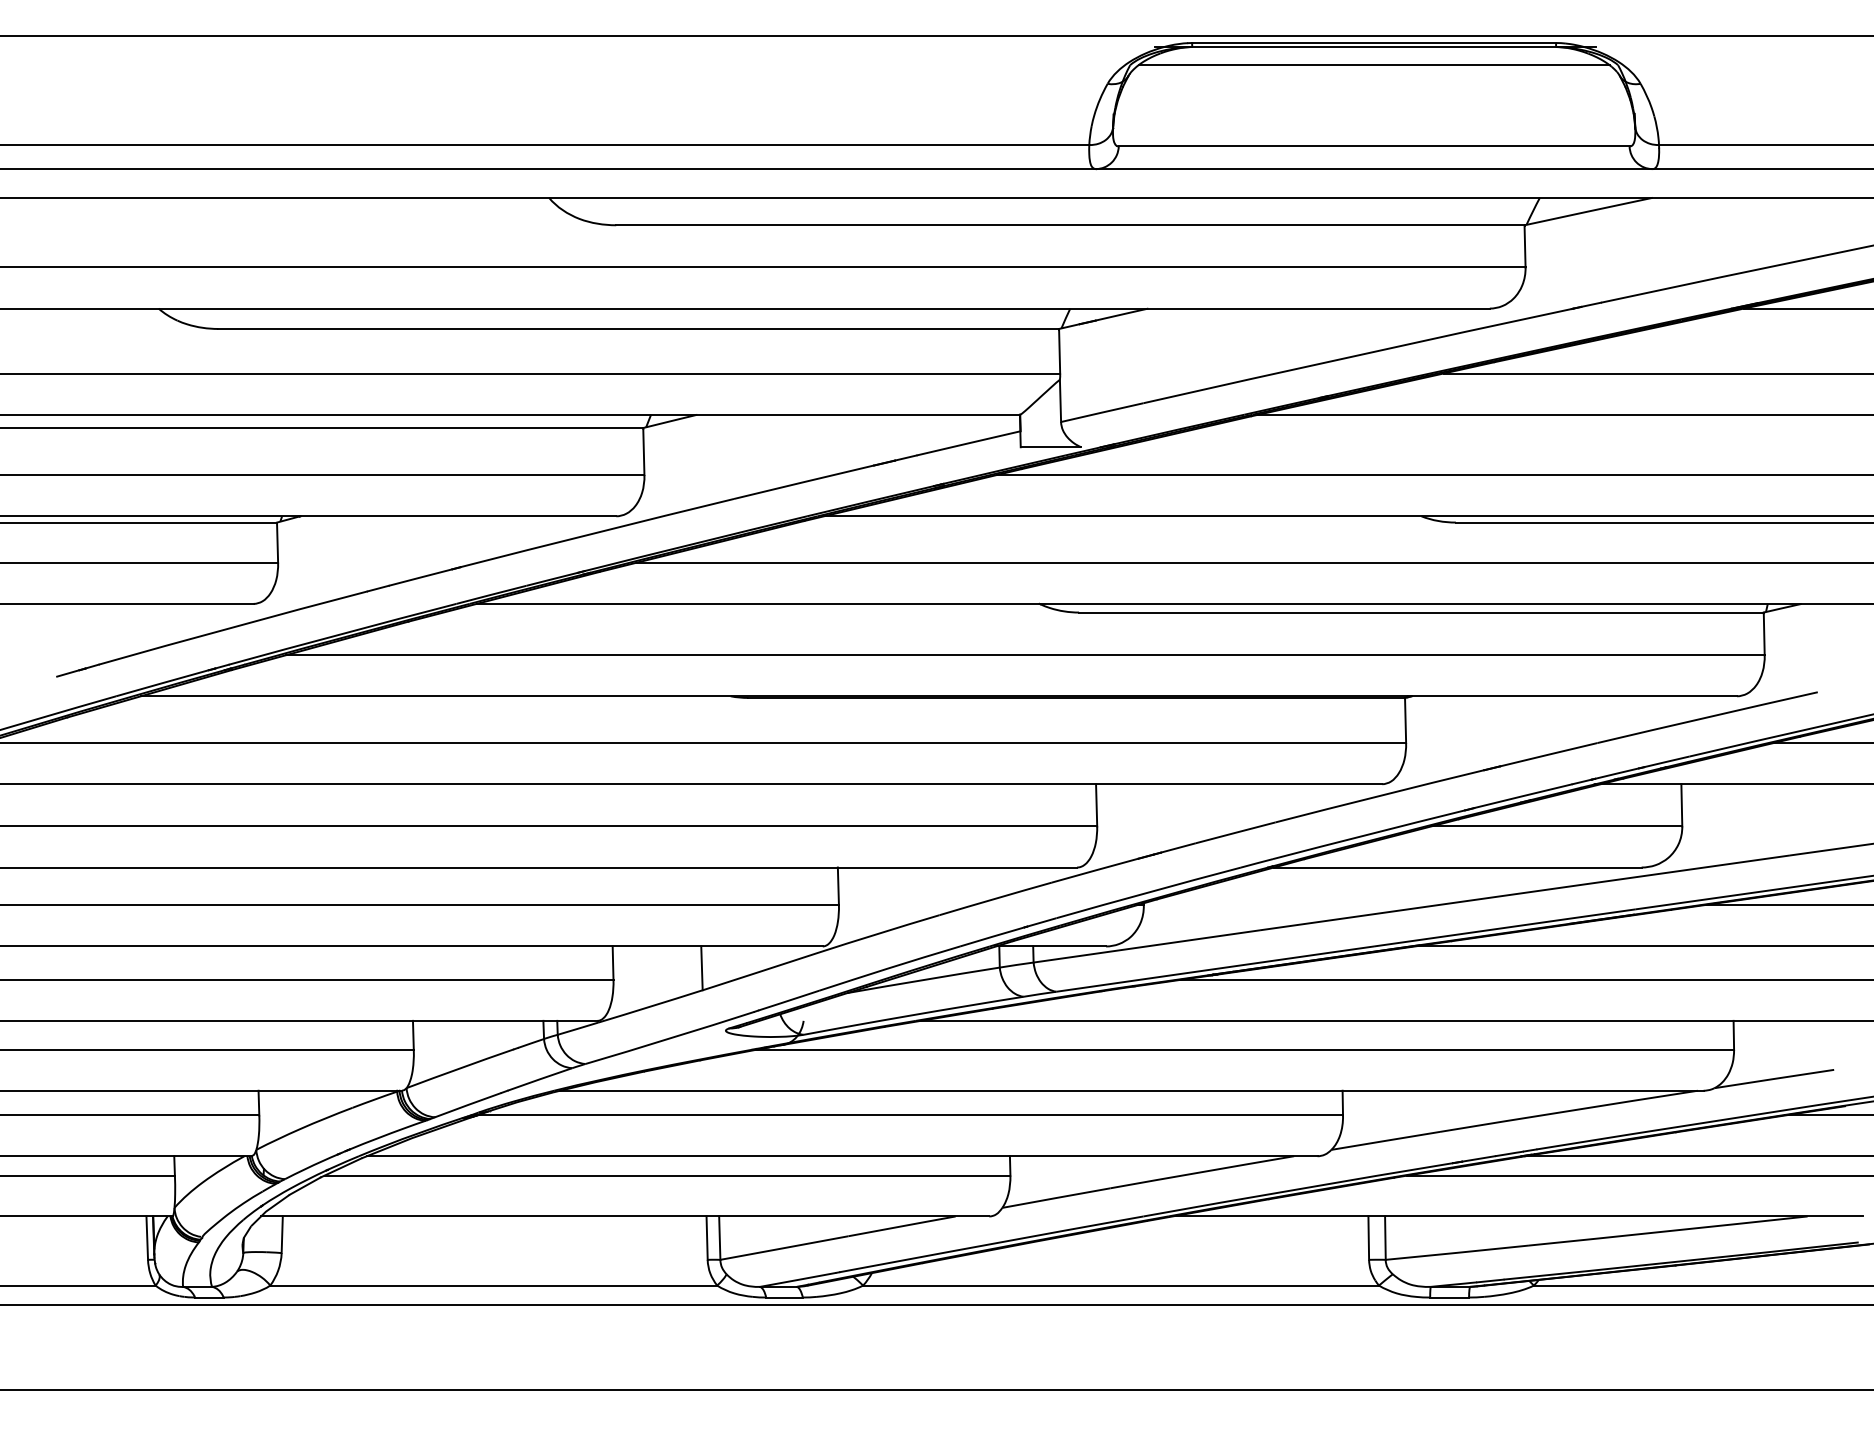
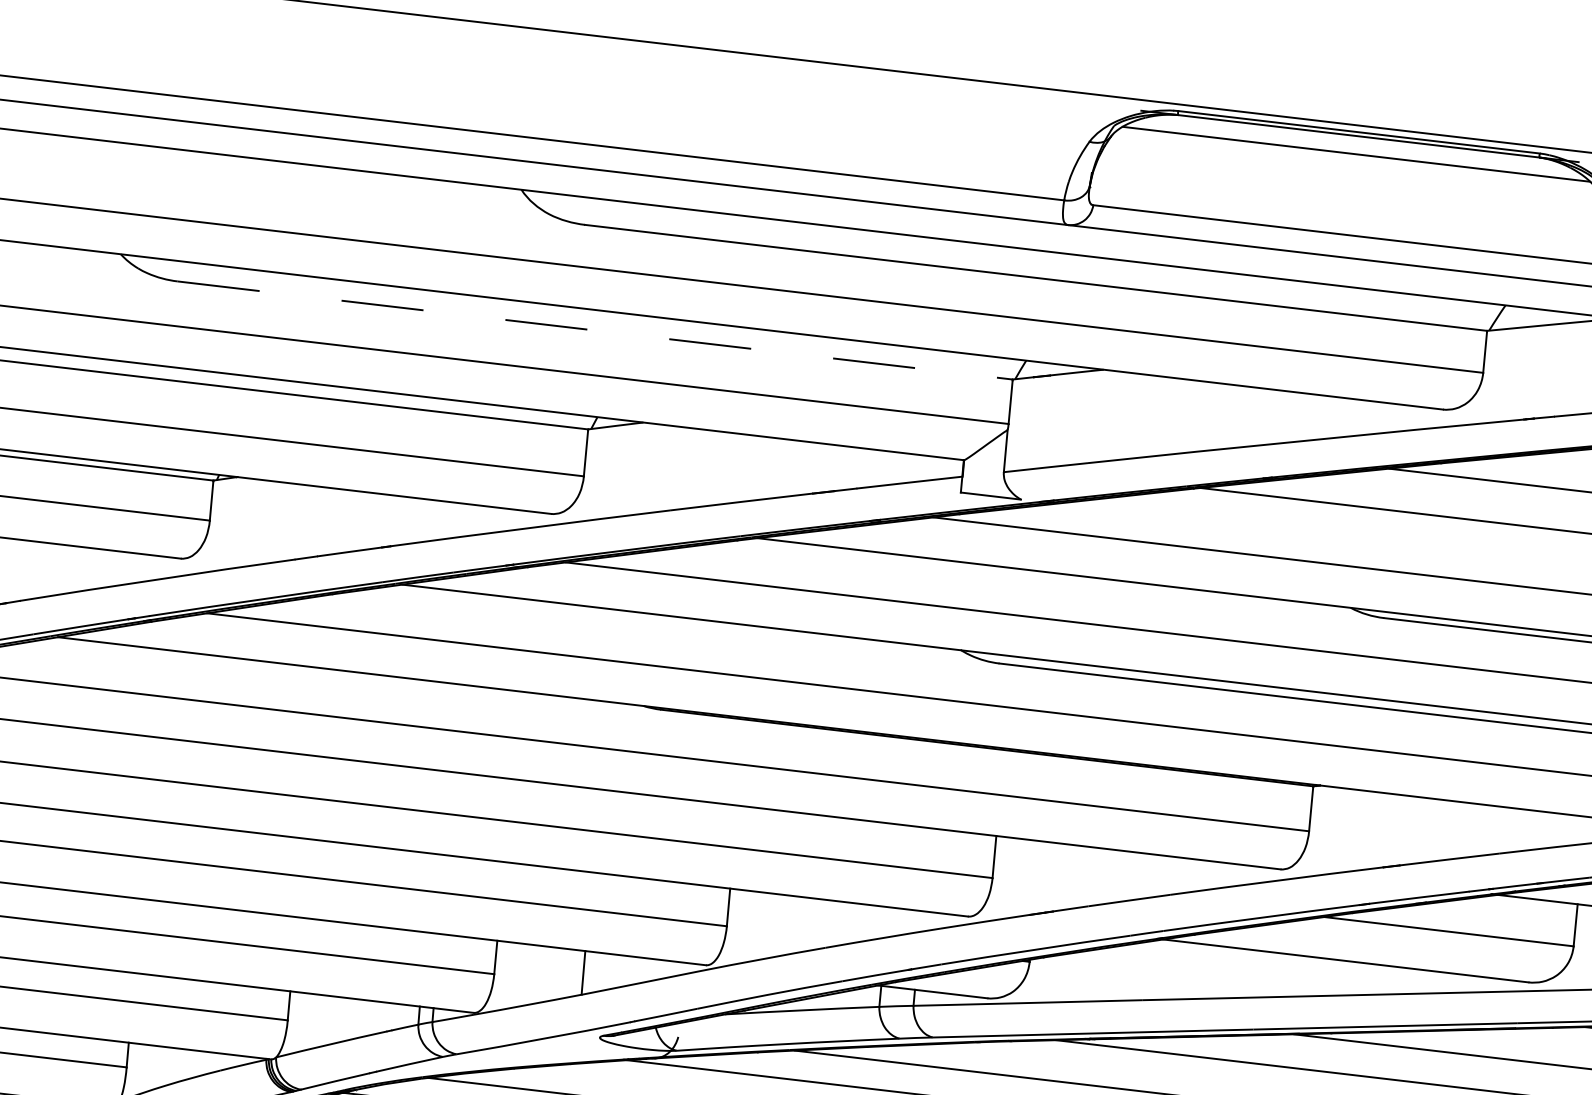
line: (639, 328) -> (596, 330), solid -> dashed

